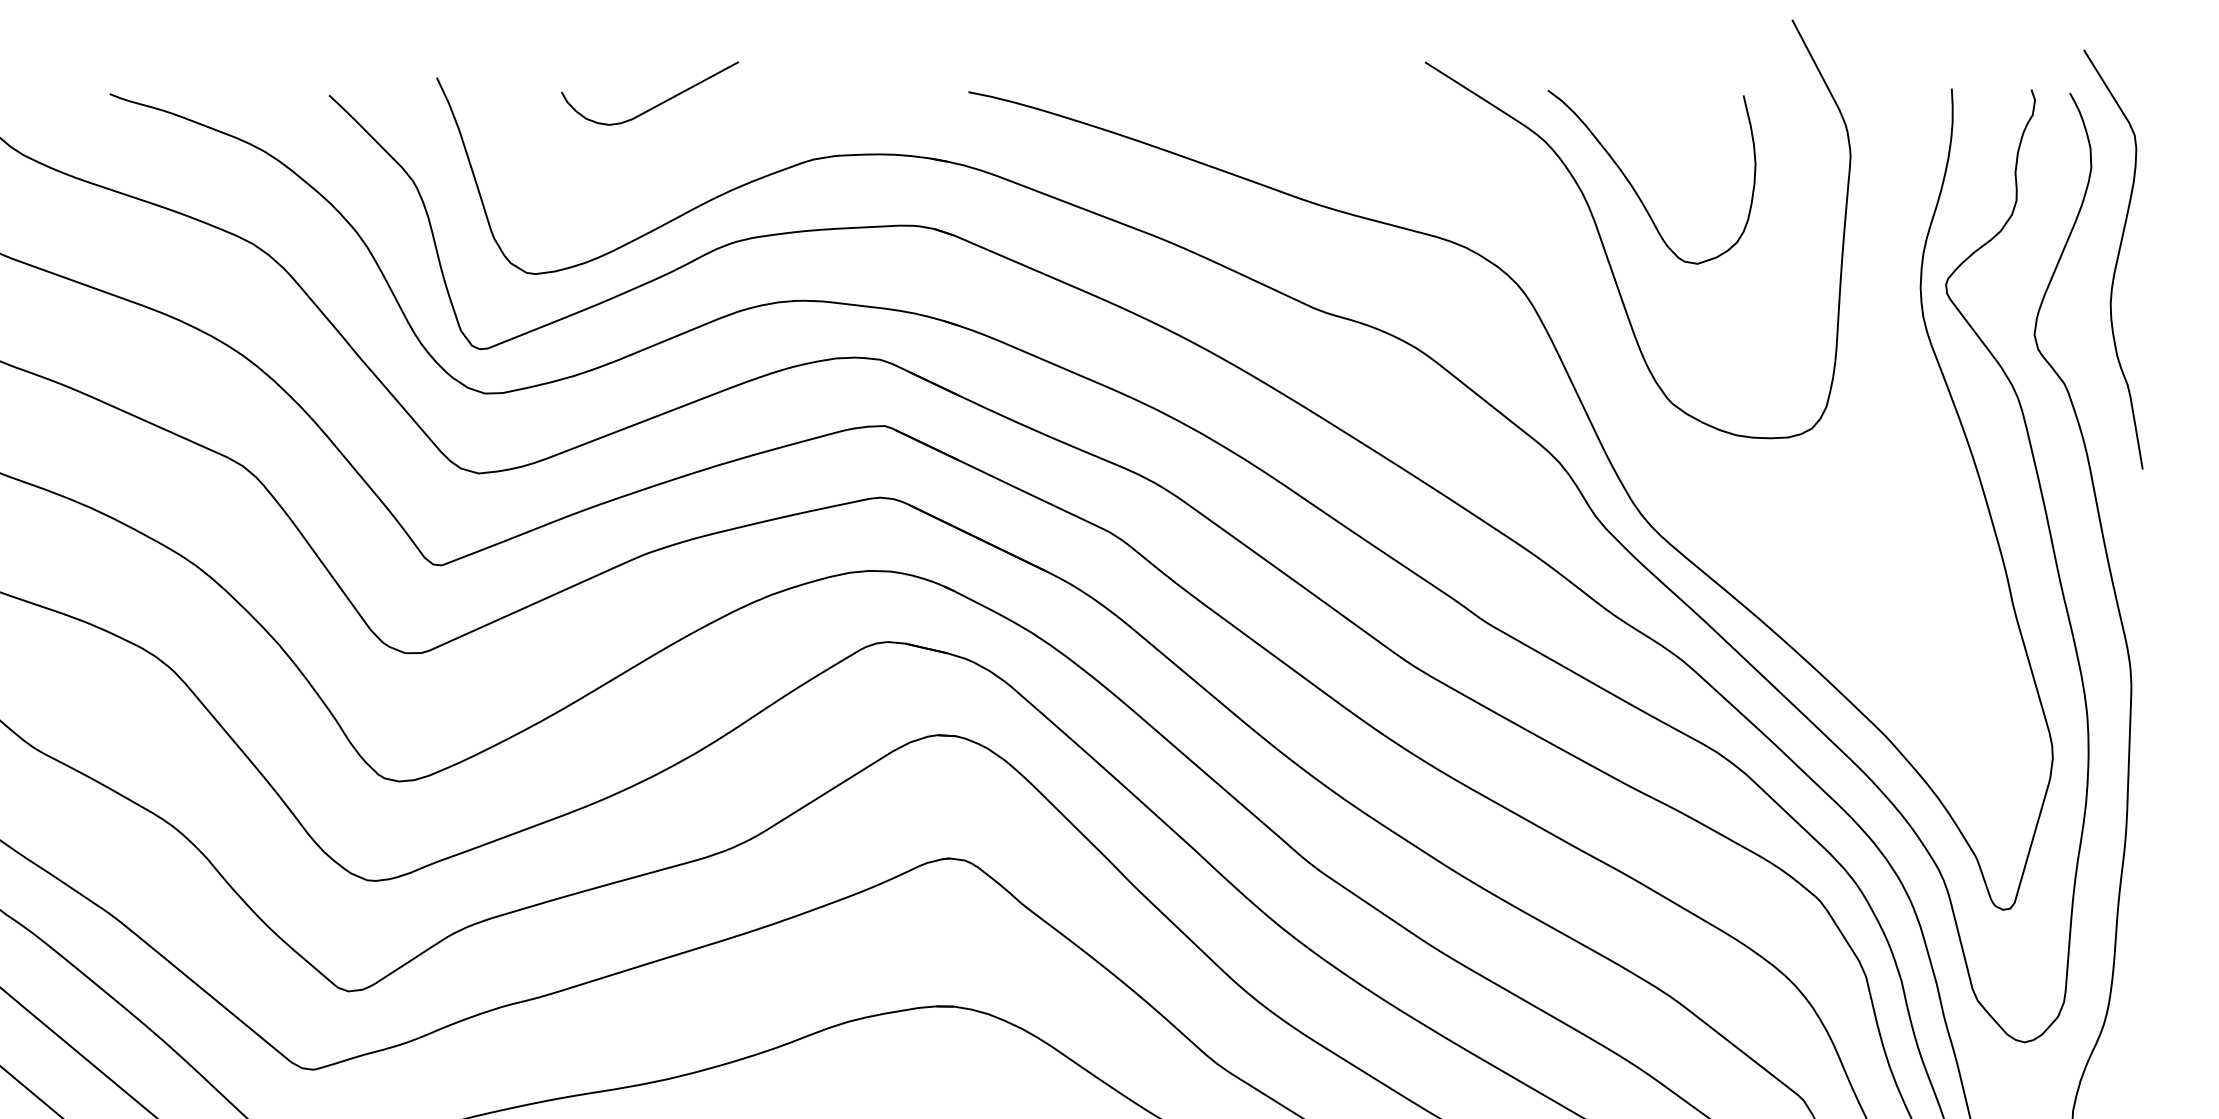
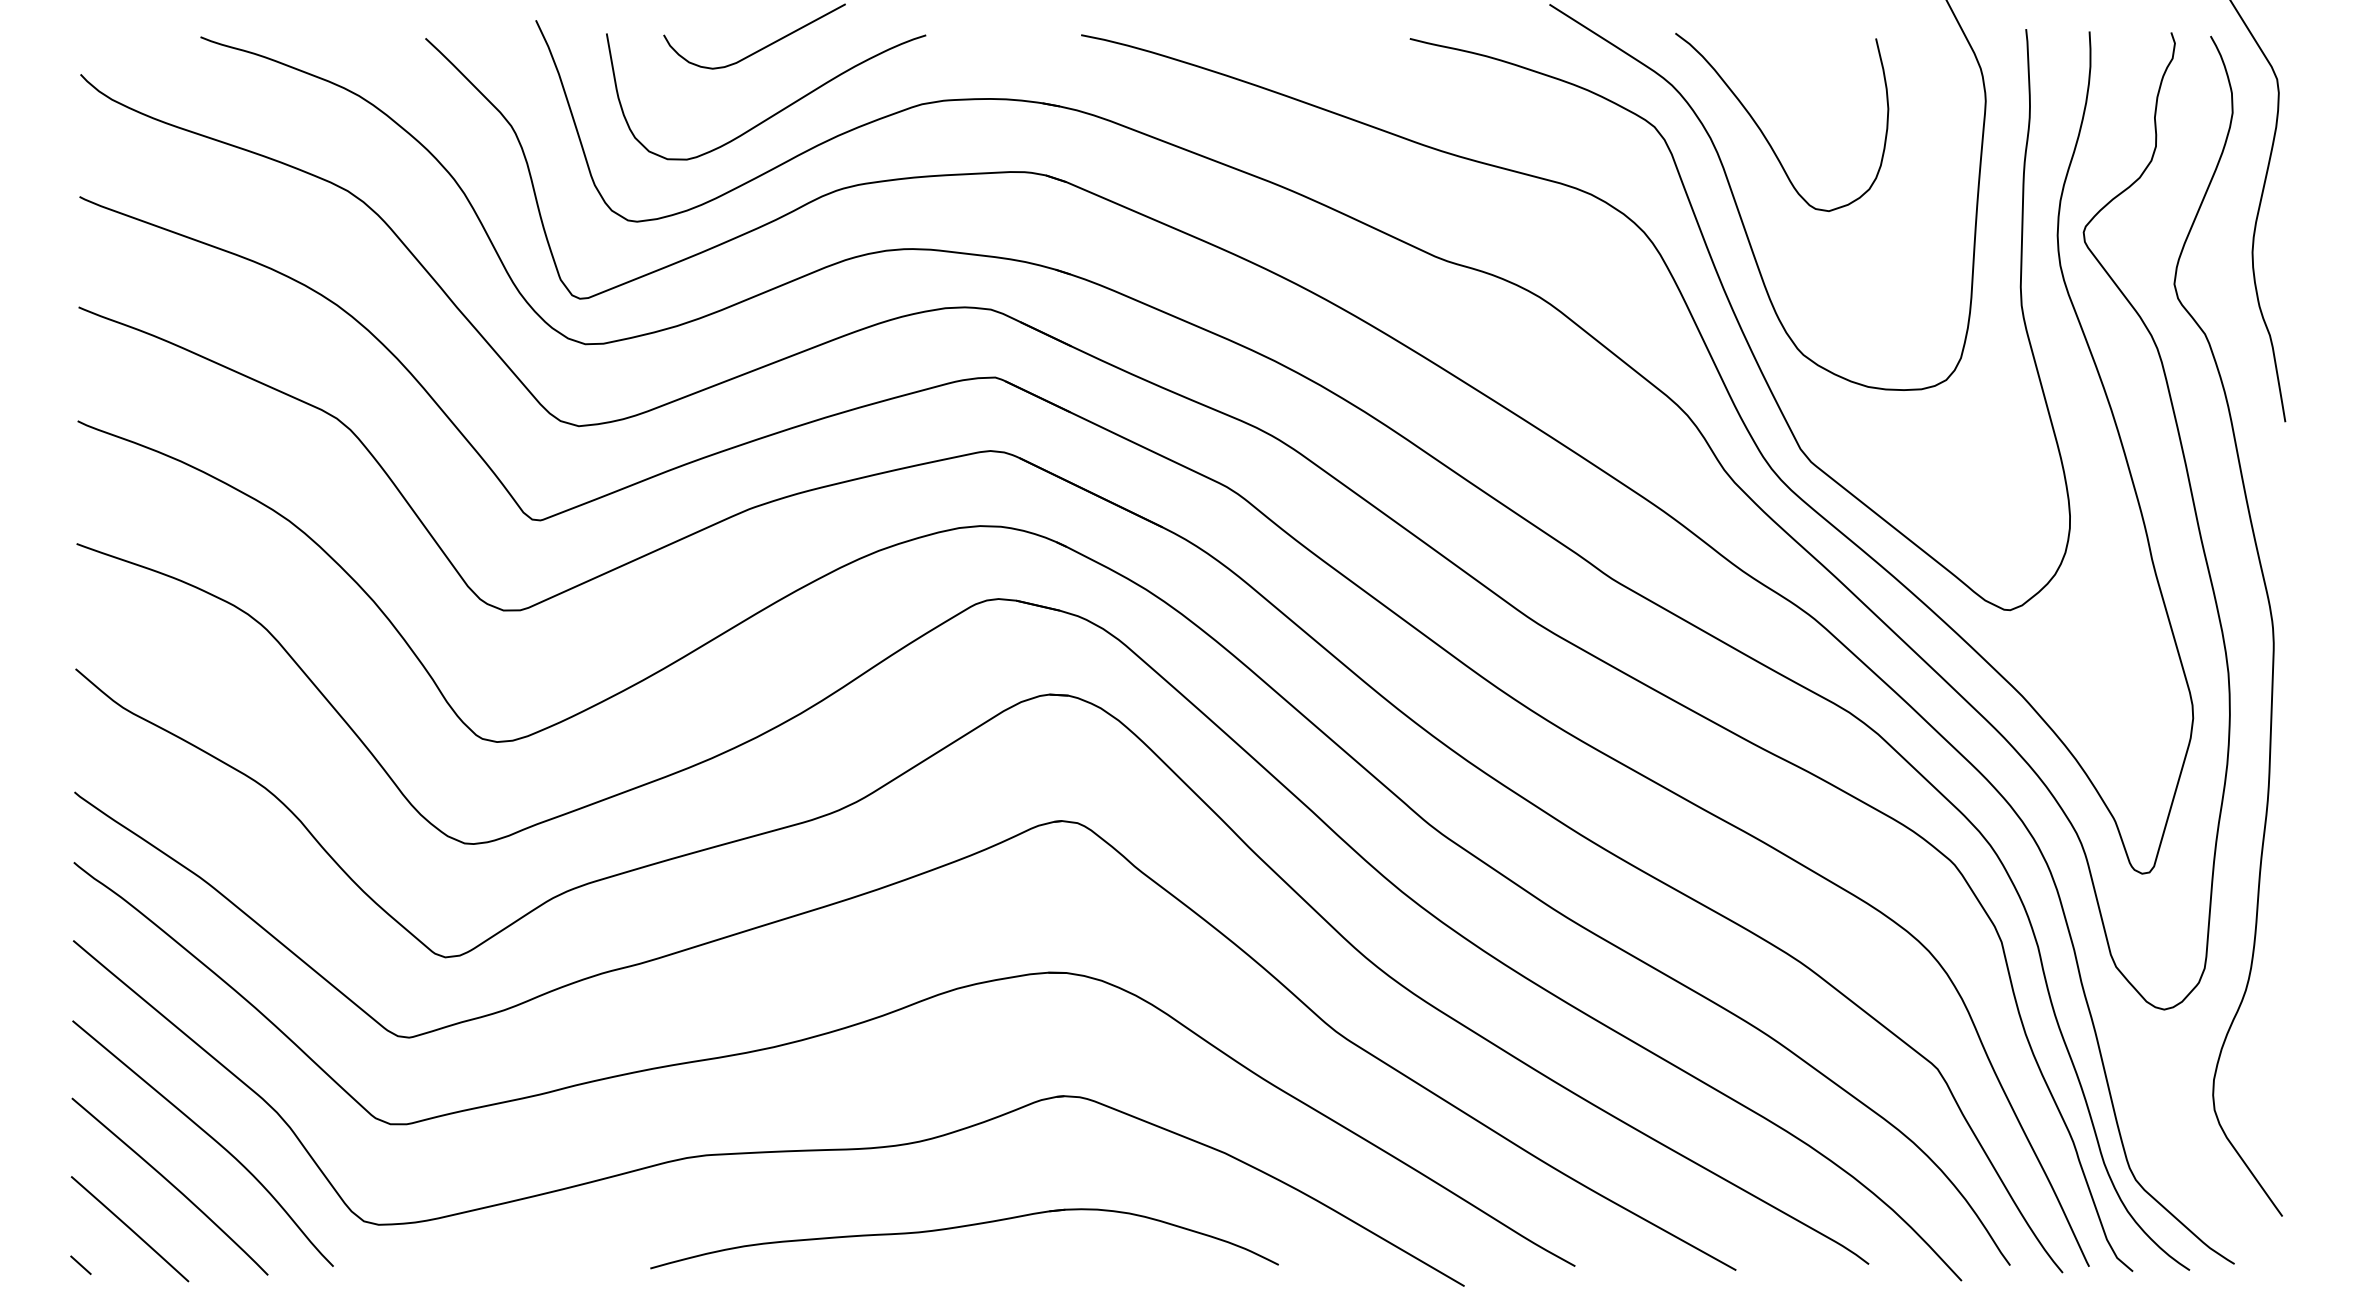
curve: (669, 168) -> (774, 113), added
curve: (1609, 370) -> (1738, 320), added

